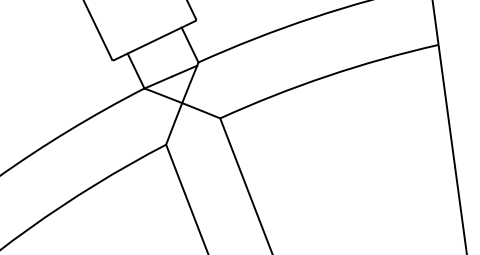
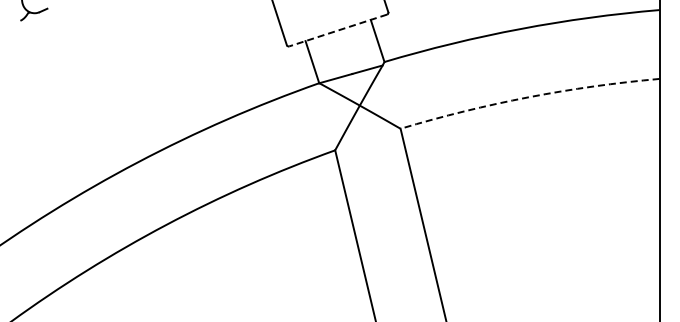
line: (154, 40) -> (337, 30), solid -> dashed
arc: (327, 76) -> (528, 97), solid -> dashed

